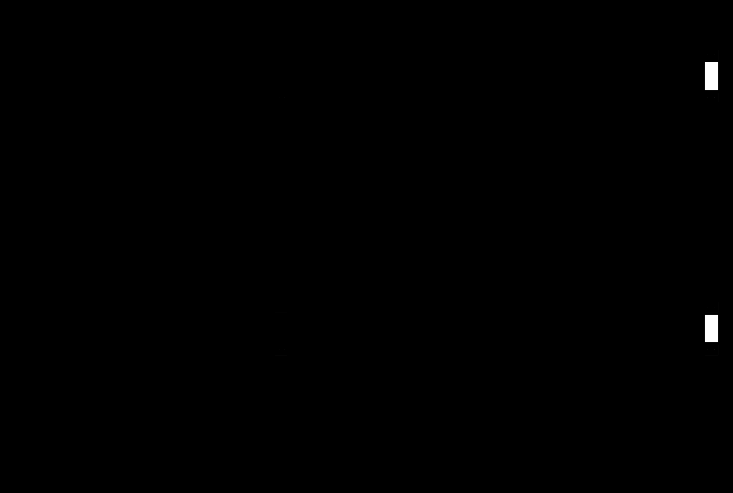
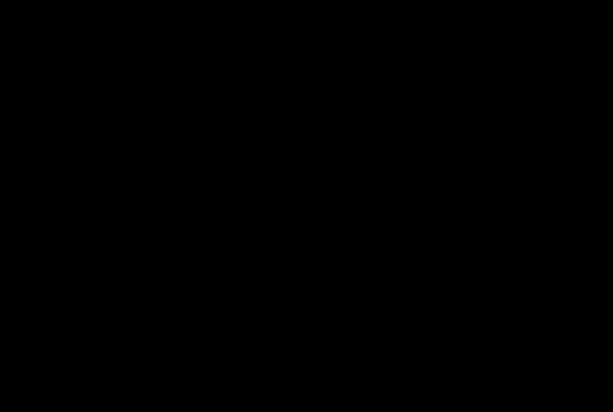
fill: (711, 76) -> (594, 63), added
fill: (711, 328) -> (594, 274), added

